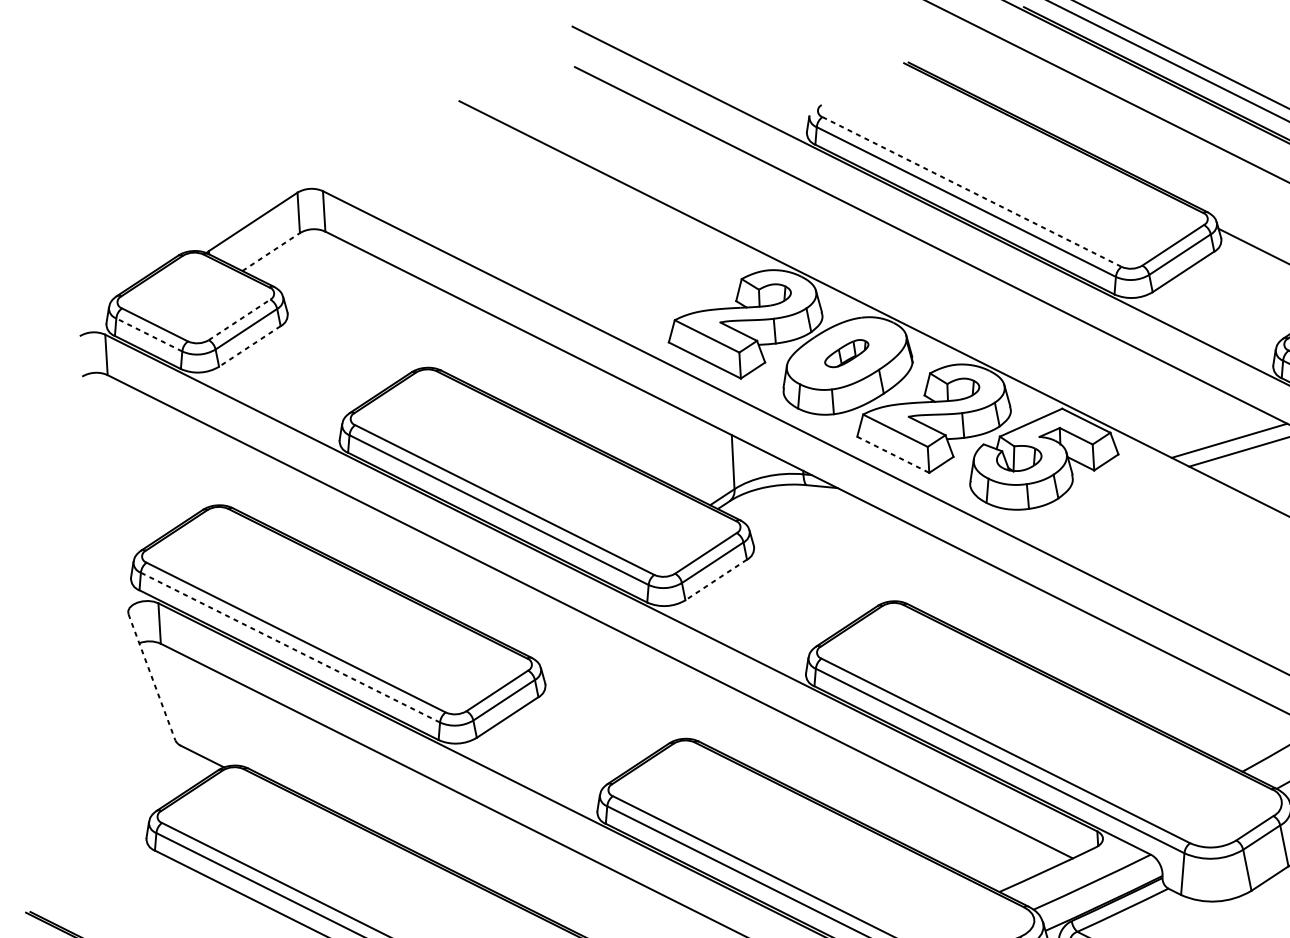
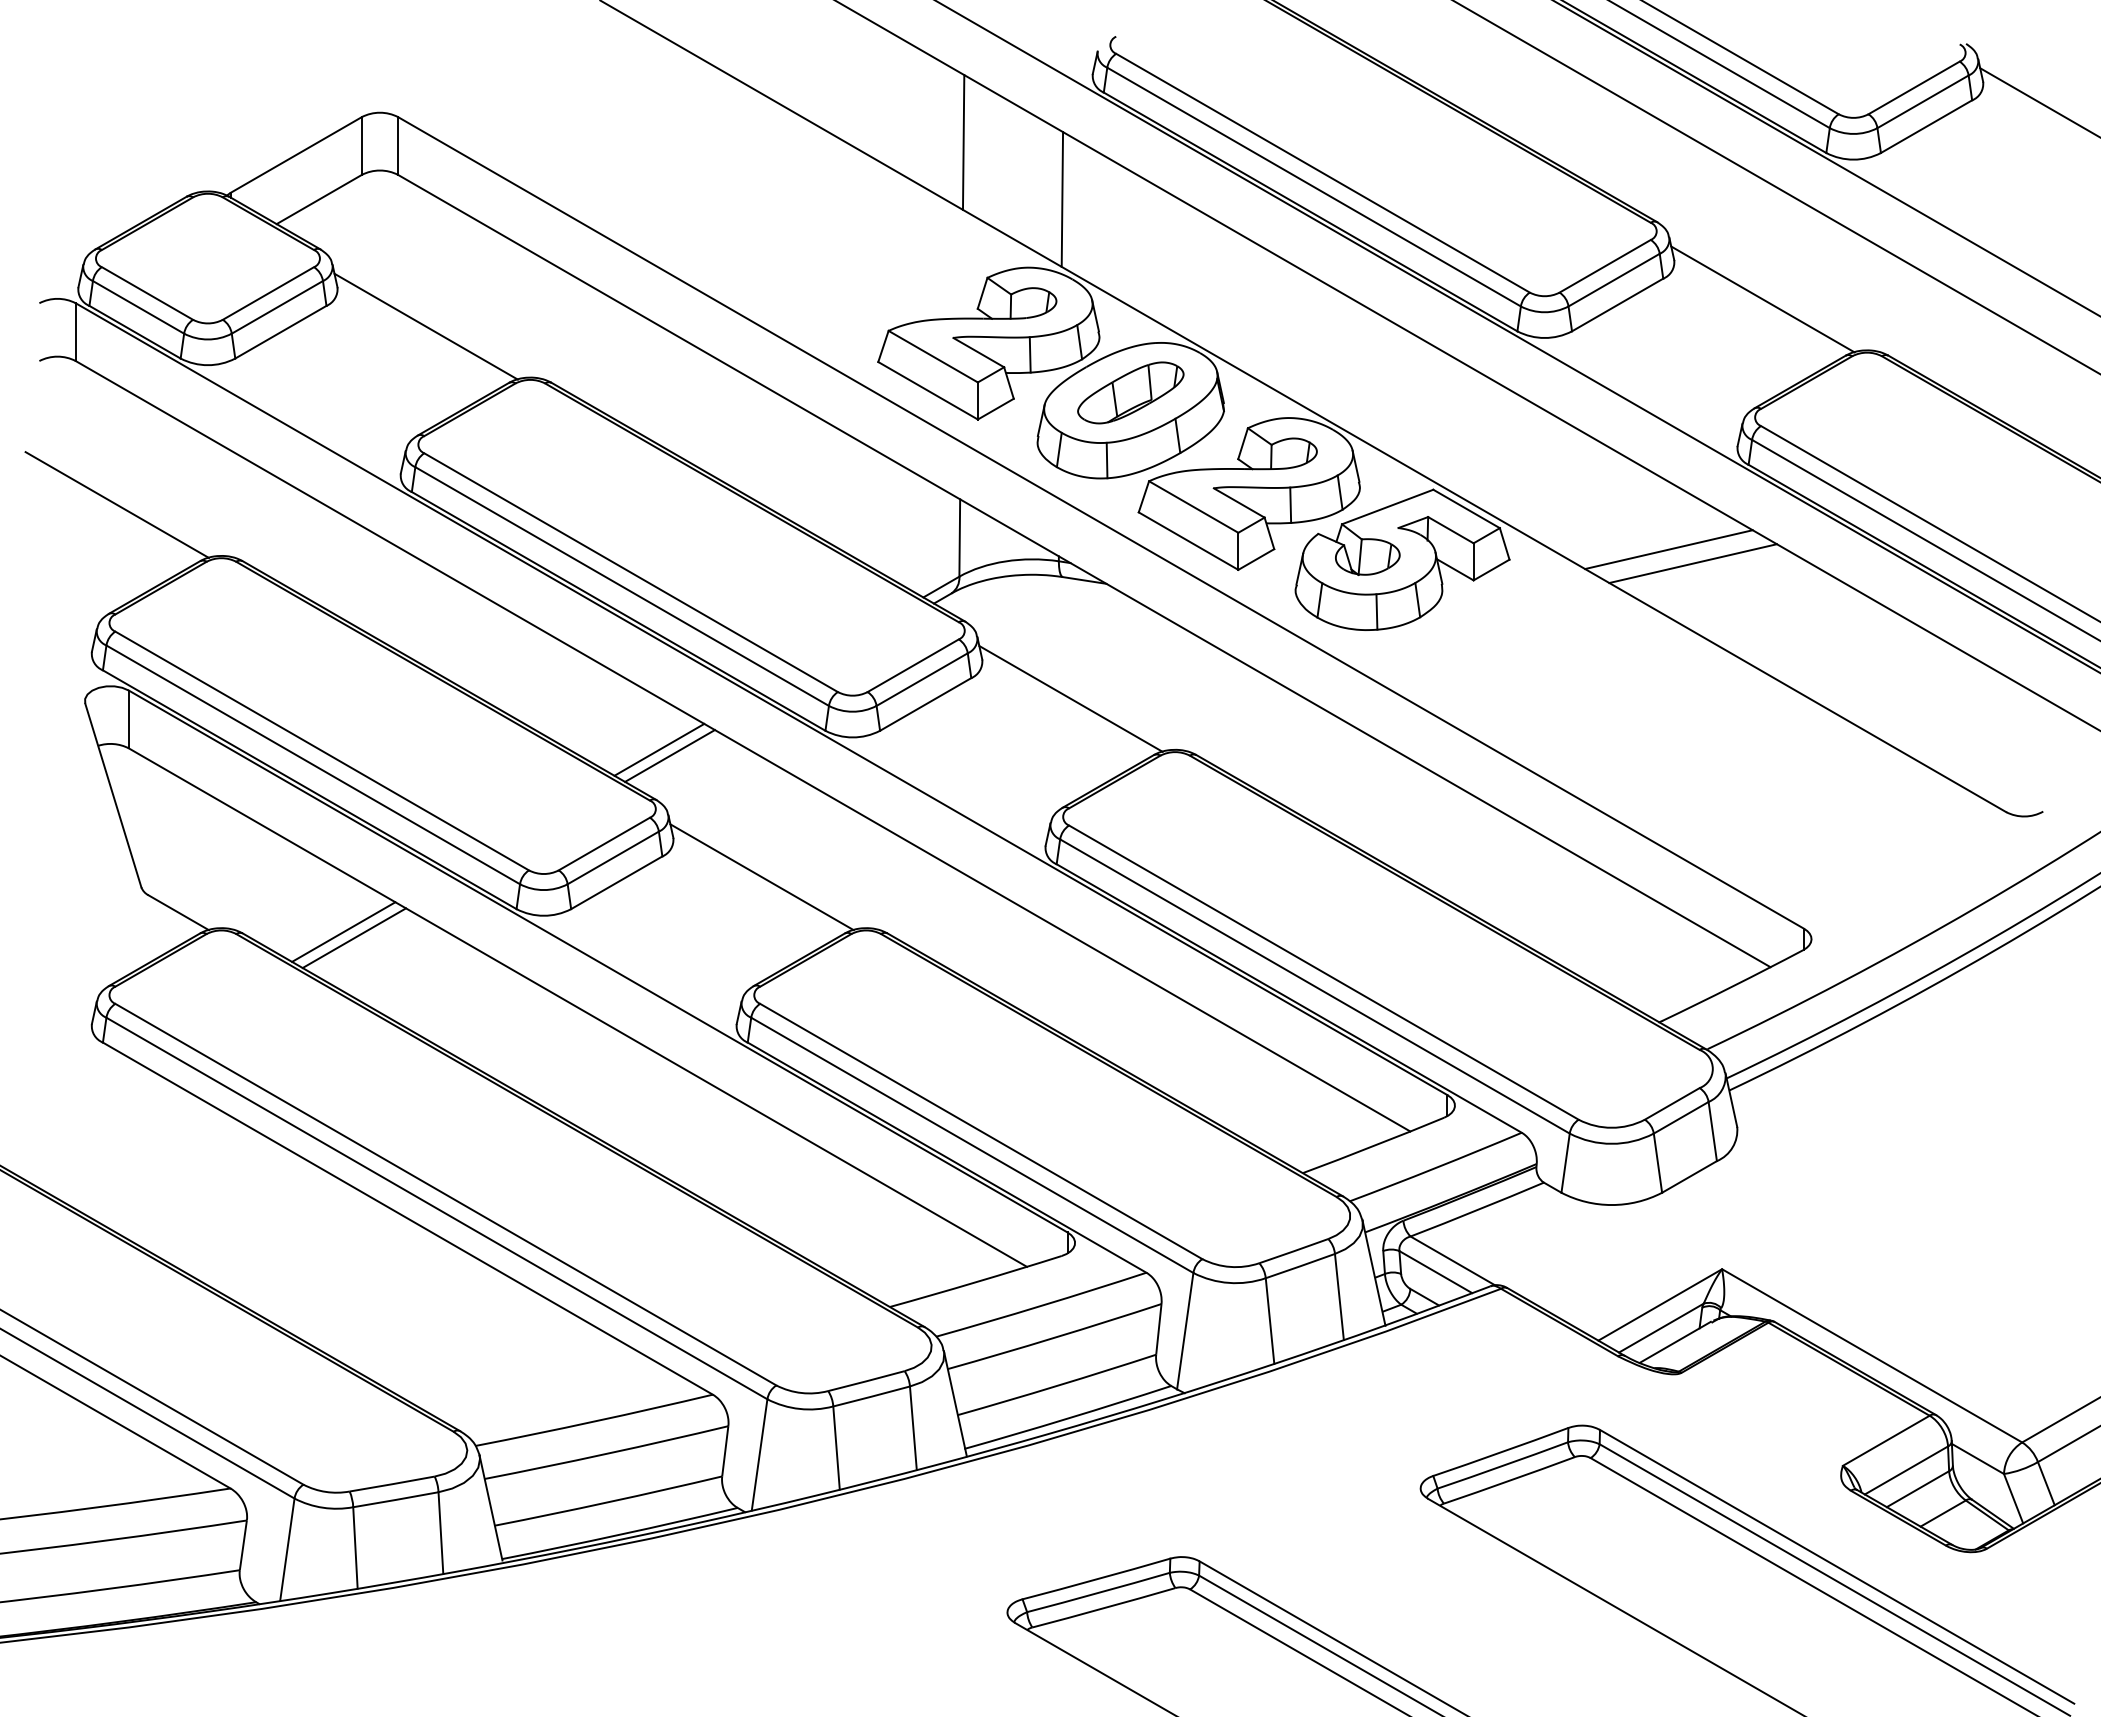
line: (719, 185) -> (963, 142), added
line: (972, 192) -> (1323, 173), dashed -> solid
line: (790, 221) -> (1062, 199), added
line: (271, 252) -> (319, 199), dashed -> solid
line: (239, 319) -> (268, 293), dashed -> solid
line: (149, 335) -> (138, 307), dashed -> solid
line: (350, 336) -> (425, 326), added
line: (249, 346) -> (280, 332), dashed -> solid
part: (846, 353) -> (1130, 392), size x1.67
line: (893, 455) -> (1188, 541), dashed -> solid
line: (142, 473) -> (117, 504), added
line: (817, 569) -> (1070, 698), added
line: (716, 579) -> (925, 704), dashed -> solid
line: (531, 622) -> (659, 749), added
line: (539, 626) -> (669, 755), added
line: (290, 647) -> (313, 764), dashed -> solid
line: (152, 677) -> (113, 795), dashed -> solid
line: (608, 707) -> (761, 877), added
line: (318, 762) -> (343, 931), added
line: (326, 767) -> (354, 938), added

